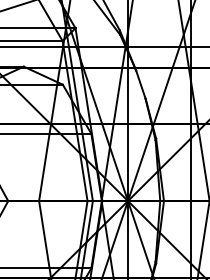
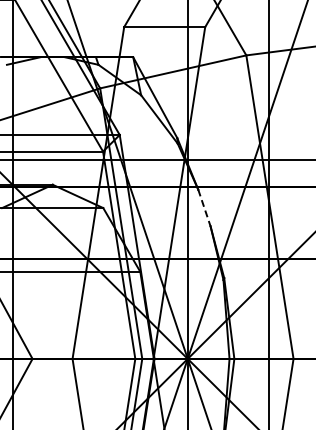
line: (140, 85) -> (204, 208), solid -> dashed

